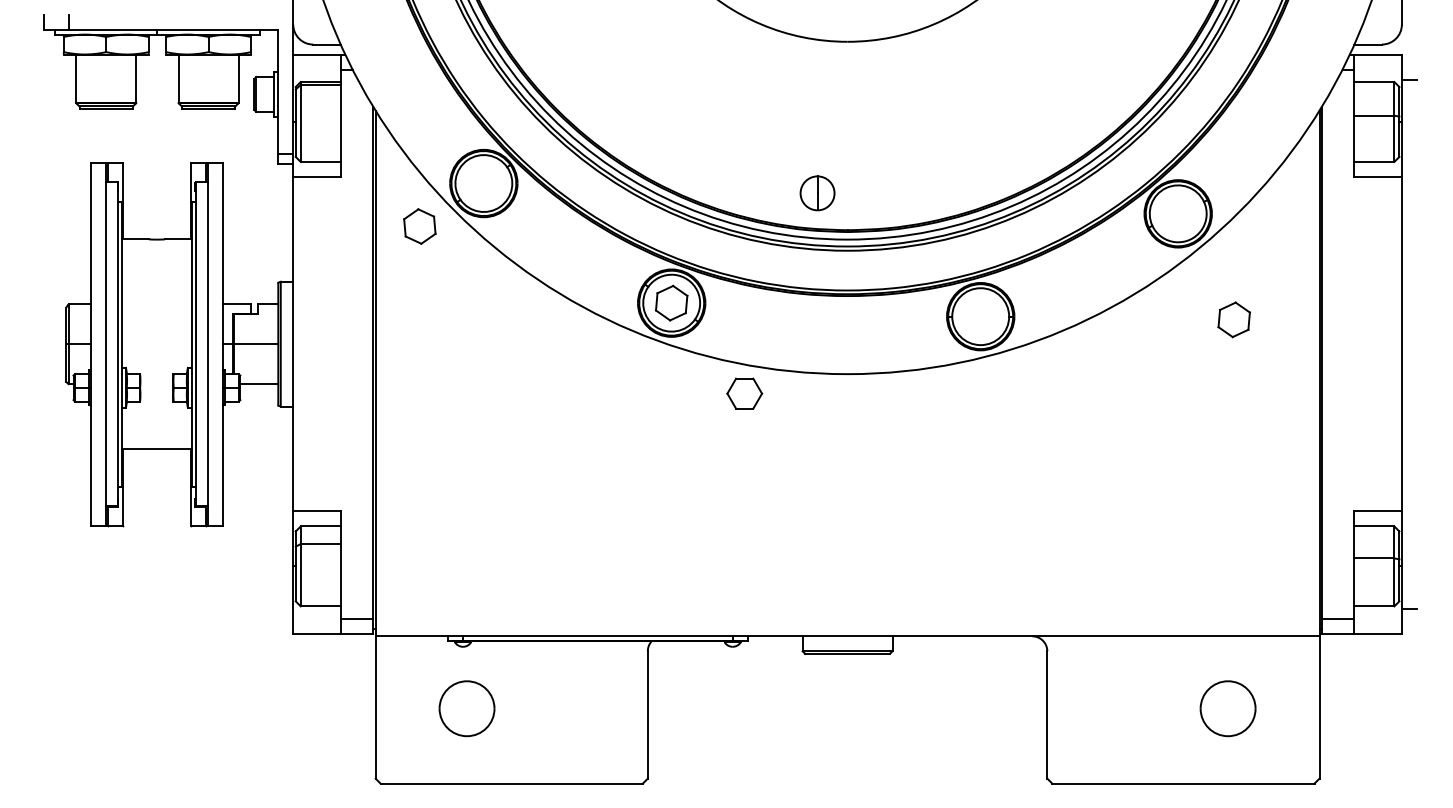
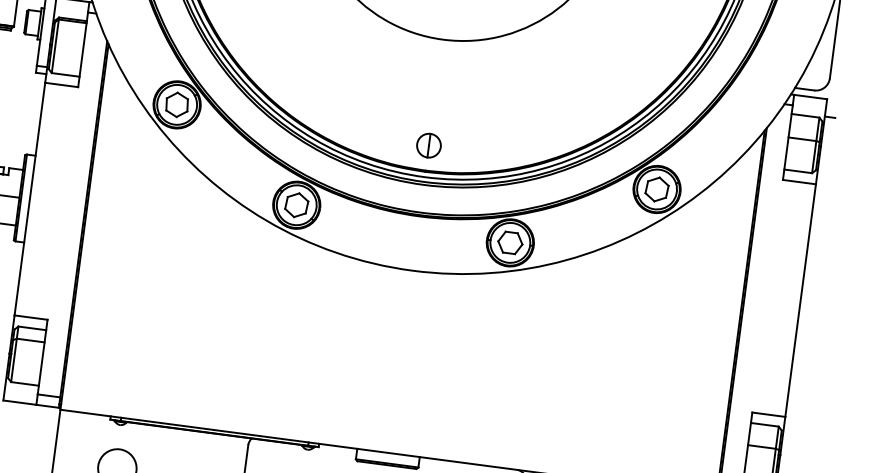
part: (817, 193) -> (428, 145), moved
part: (419, 226) -> (176, 104), moved
part: (1233, 319) -> (656, 189), moved
part: (744, 393) -> (510, 242), moved

